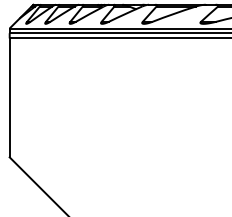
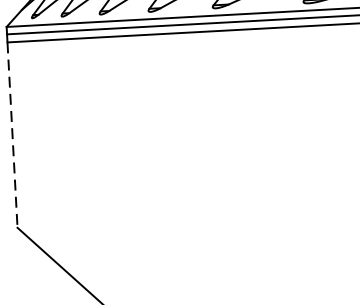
line: (9, 98) -> (12, 136), solid -> dashed

